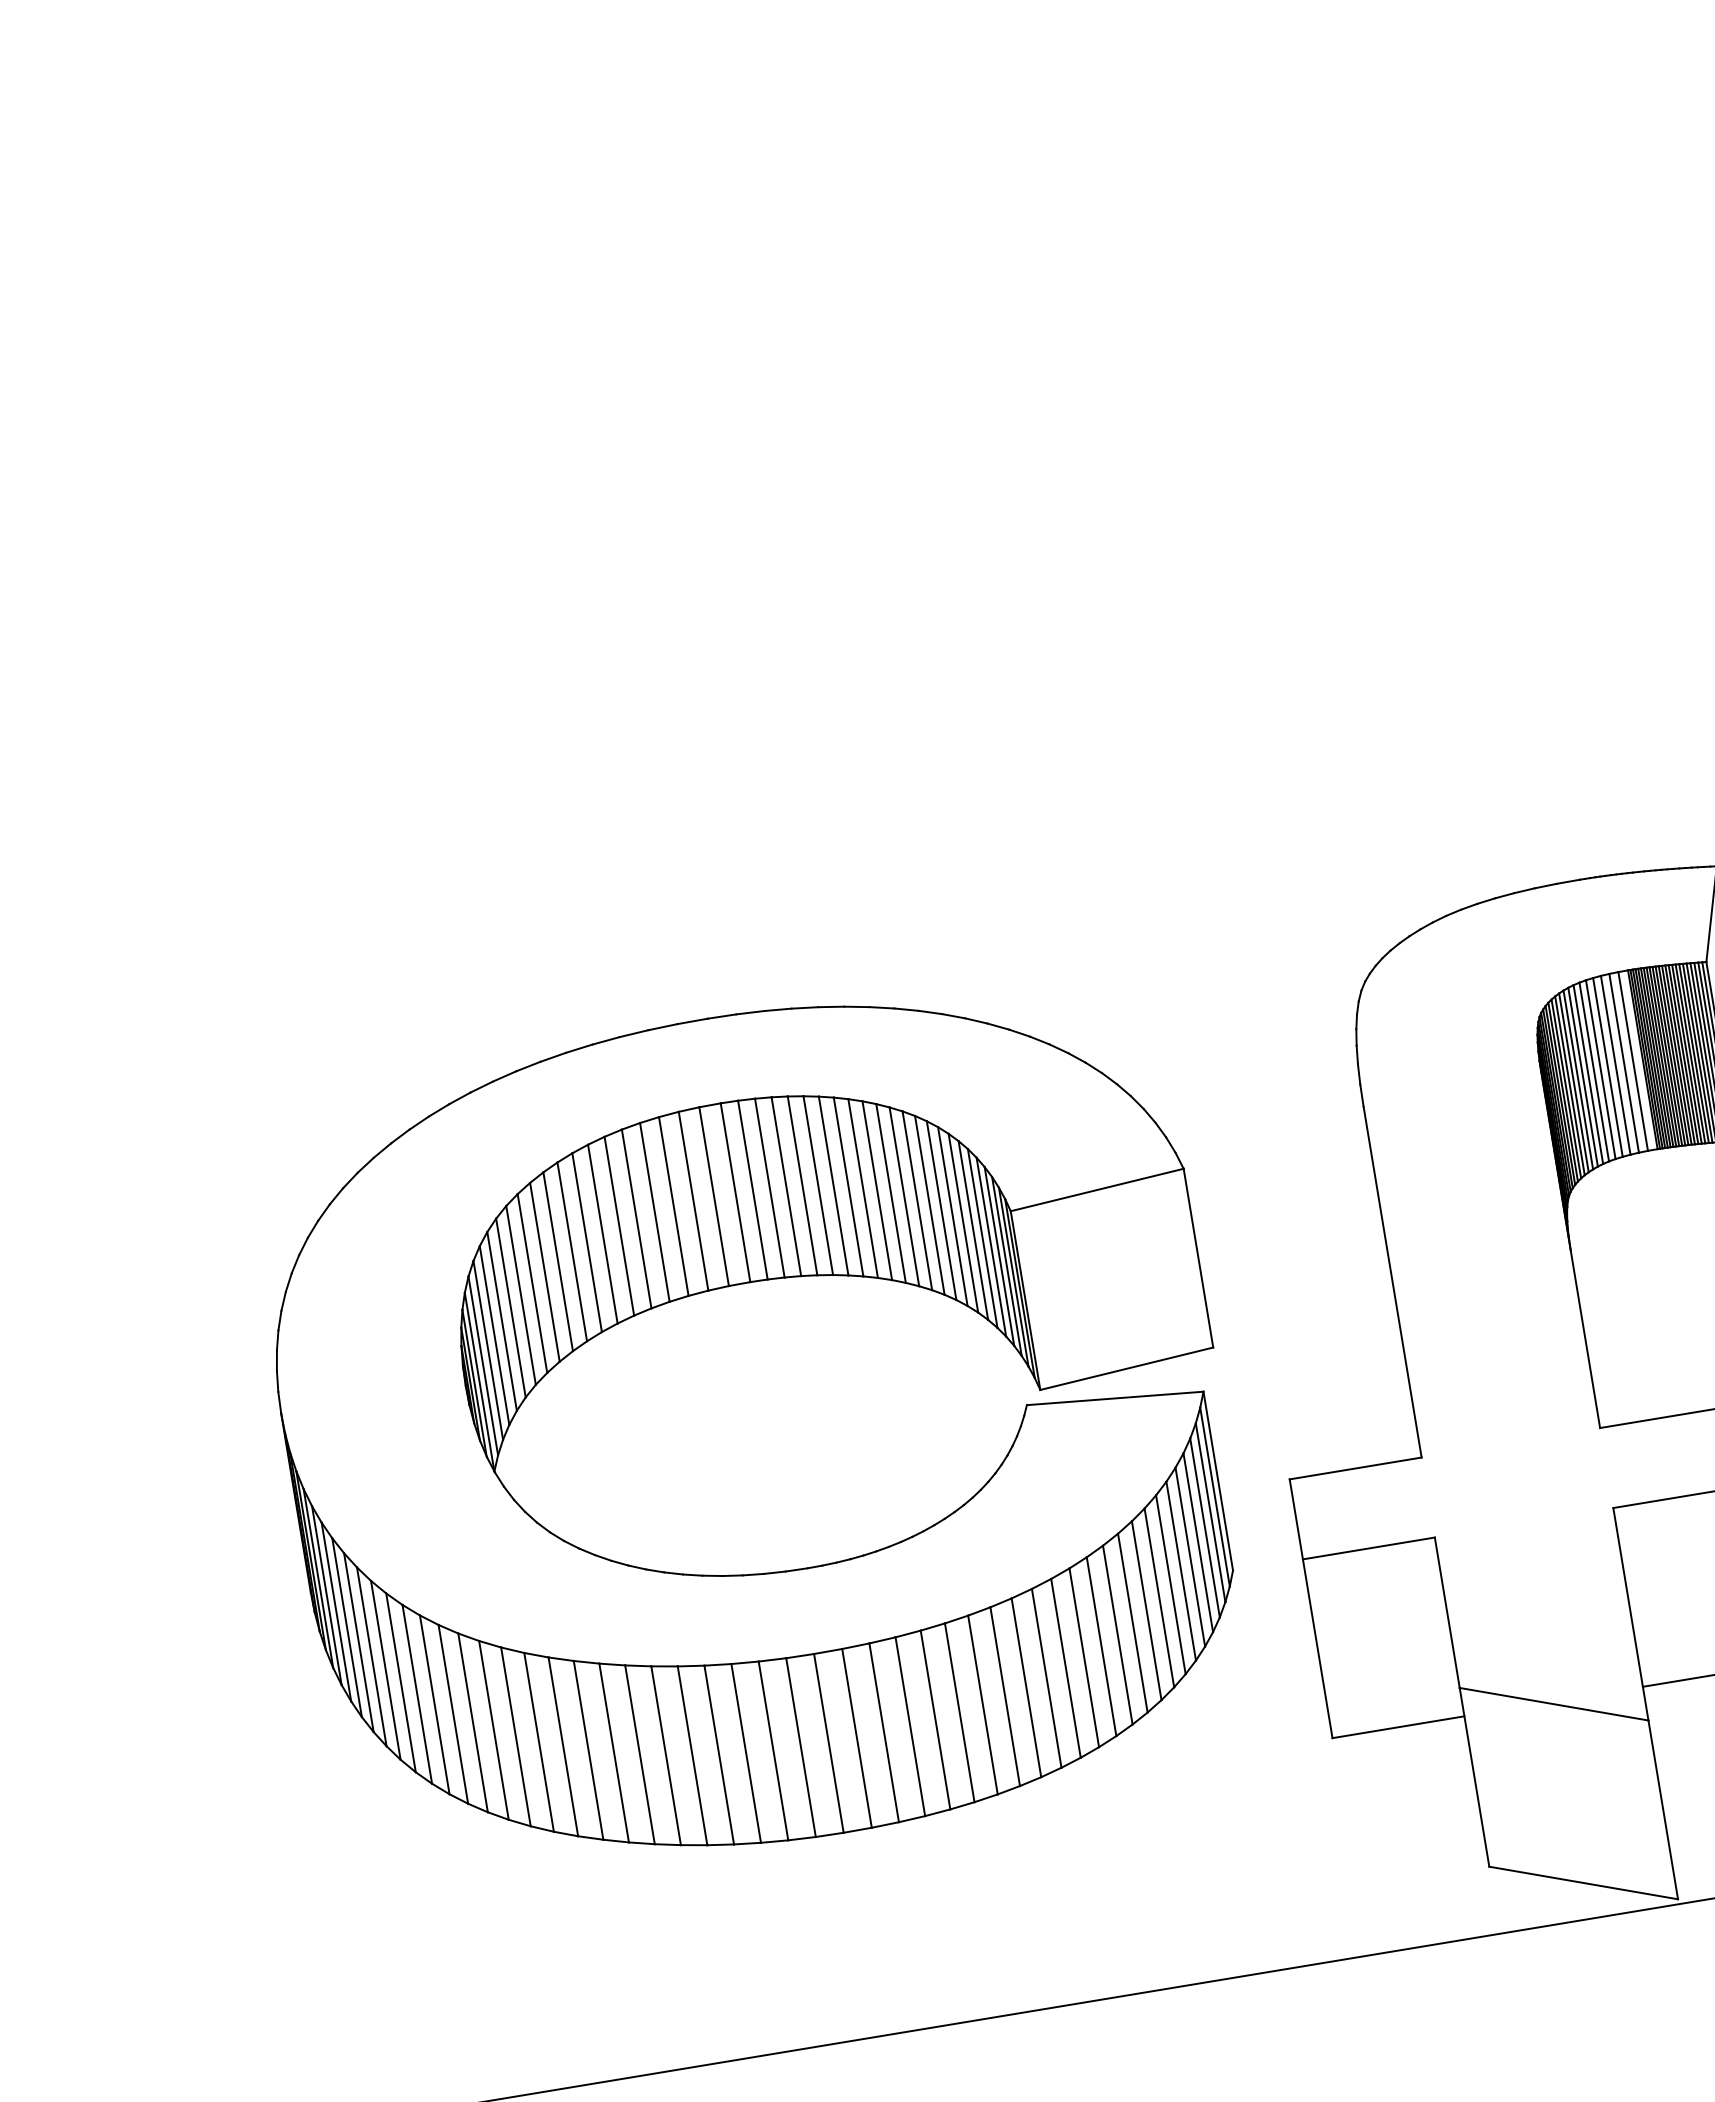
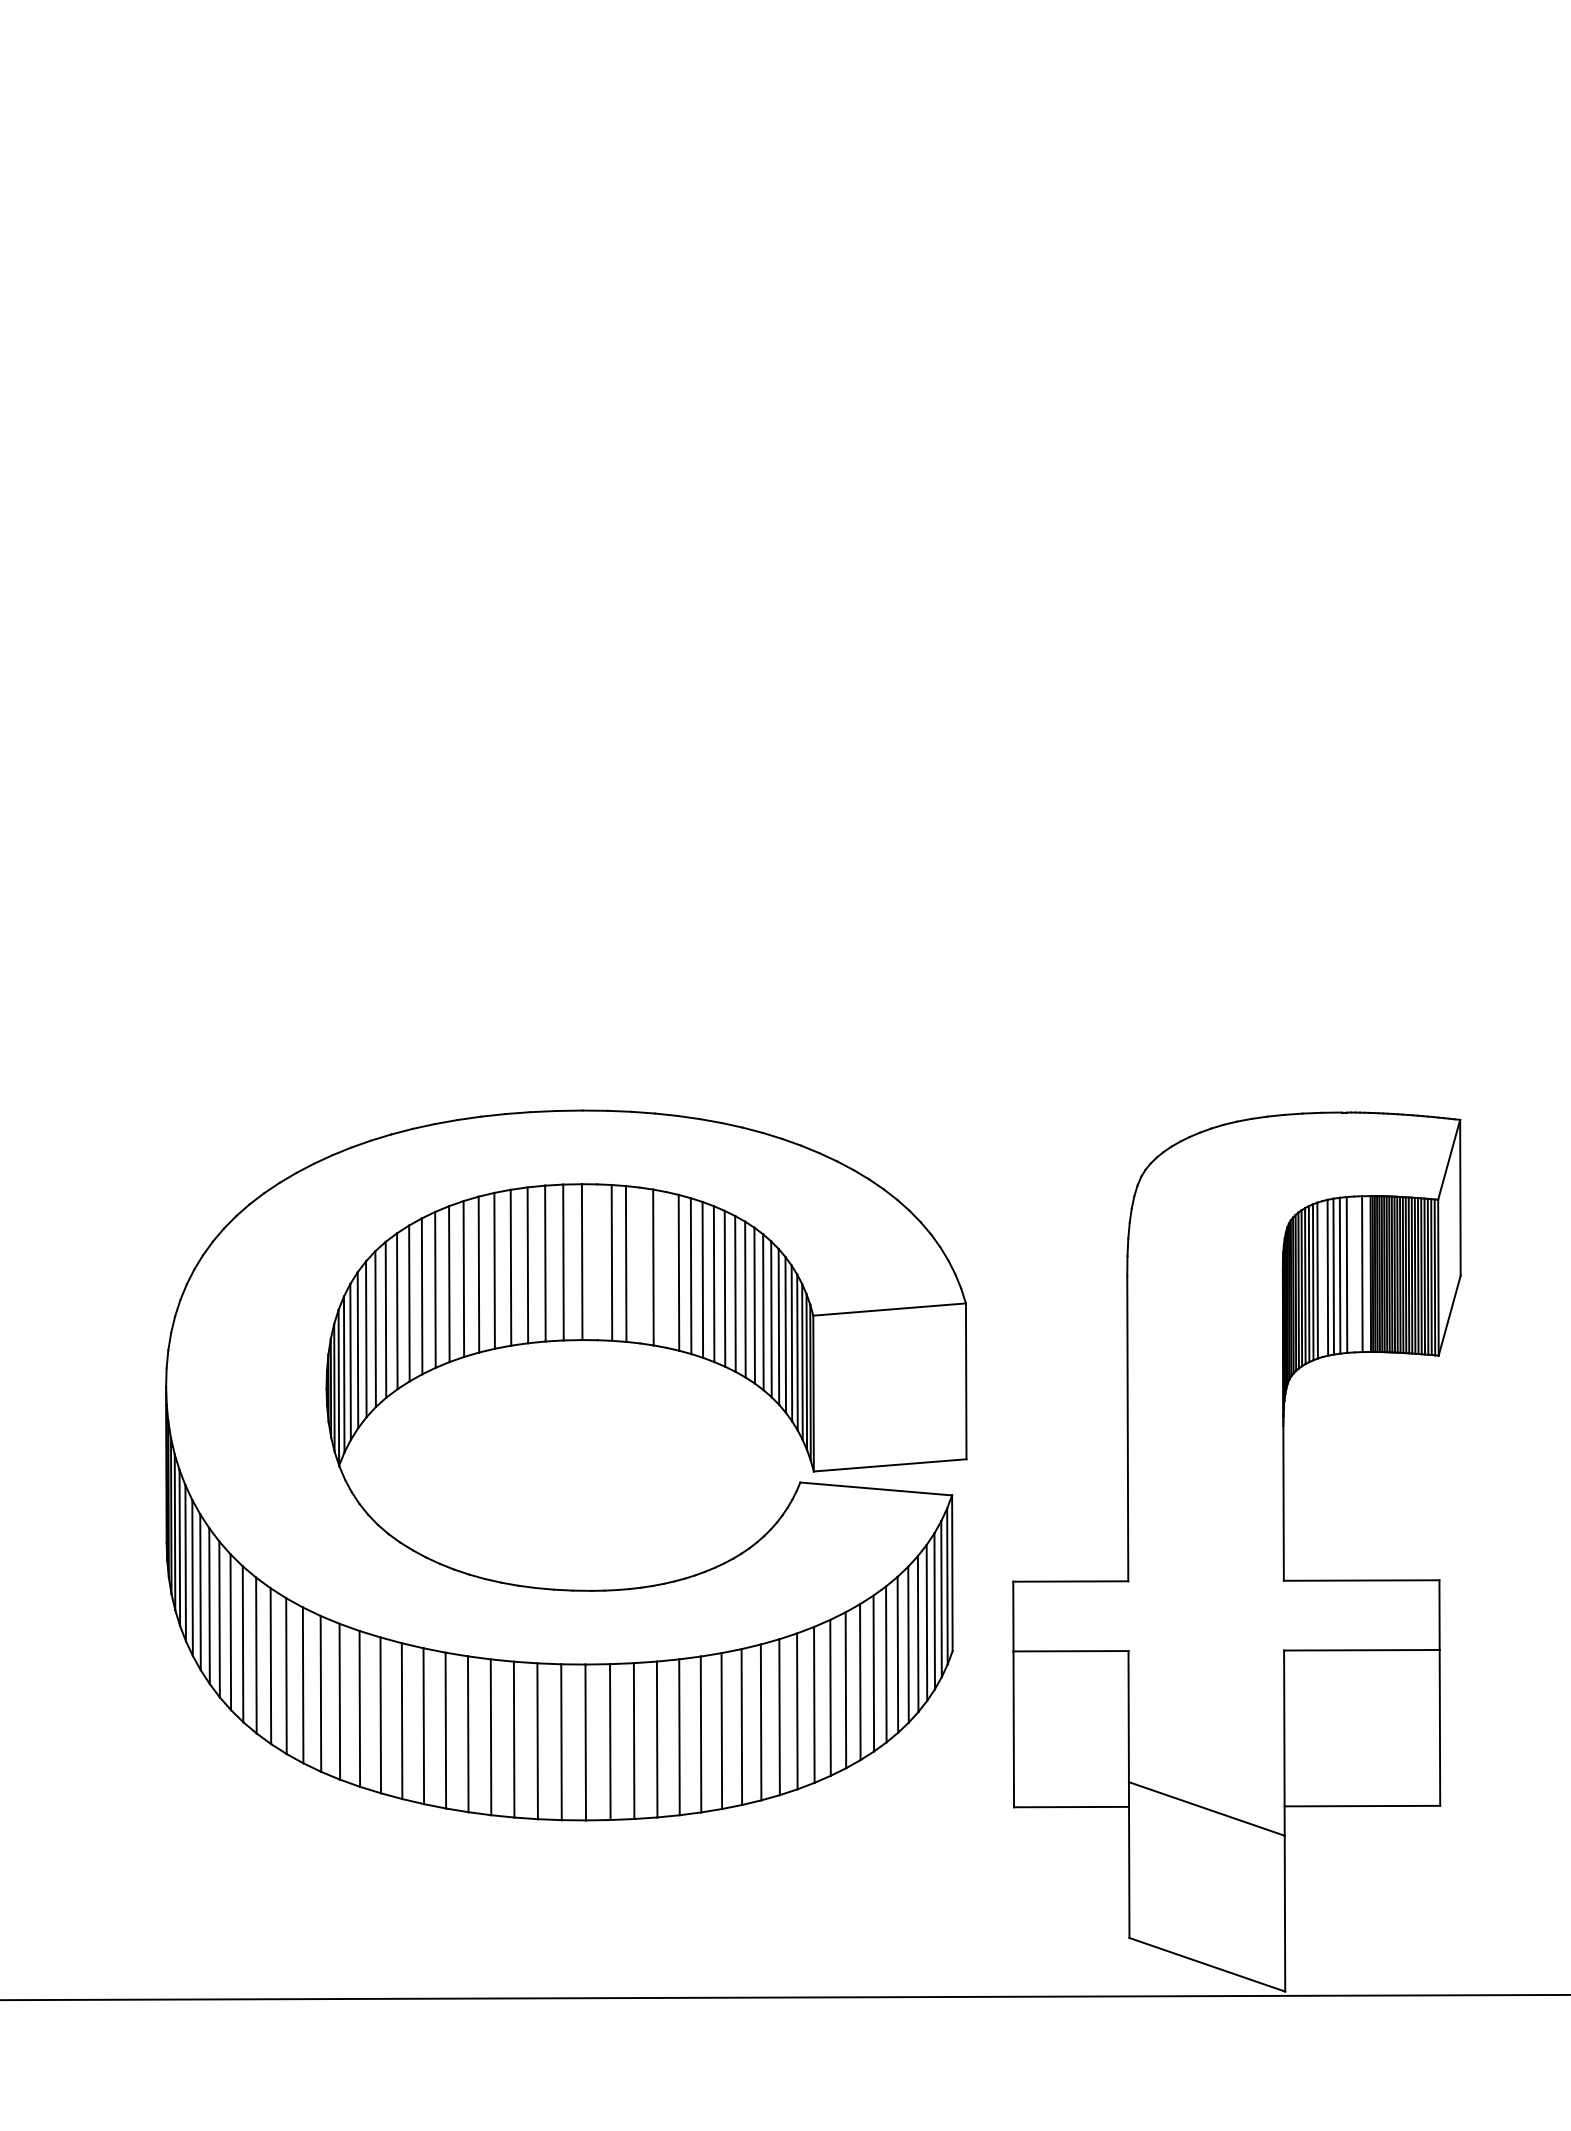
line: (1624, 1063) -> (1354, 1274), removed
line: (1588, 1075) -> (1322, 1279), removed
line: (801, 1185) -> (639, 1265), removed
line: (833, 1185) -> (666, 1269), removed
line: (753, 1190) -> (597, 1262), removed

